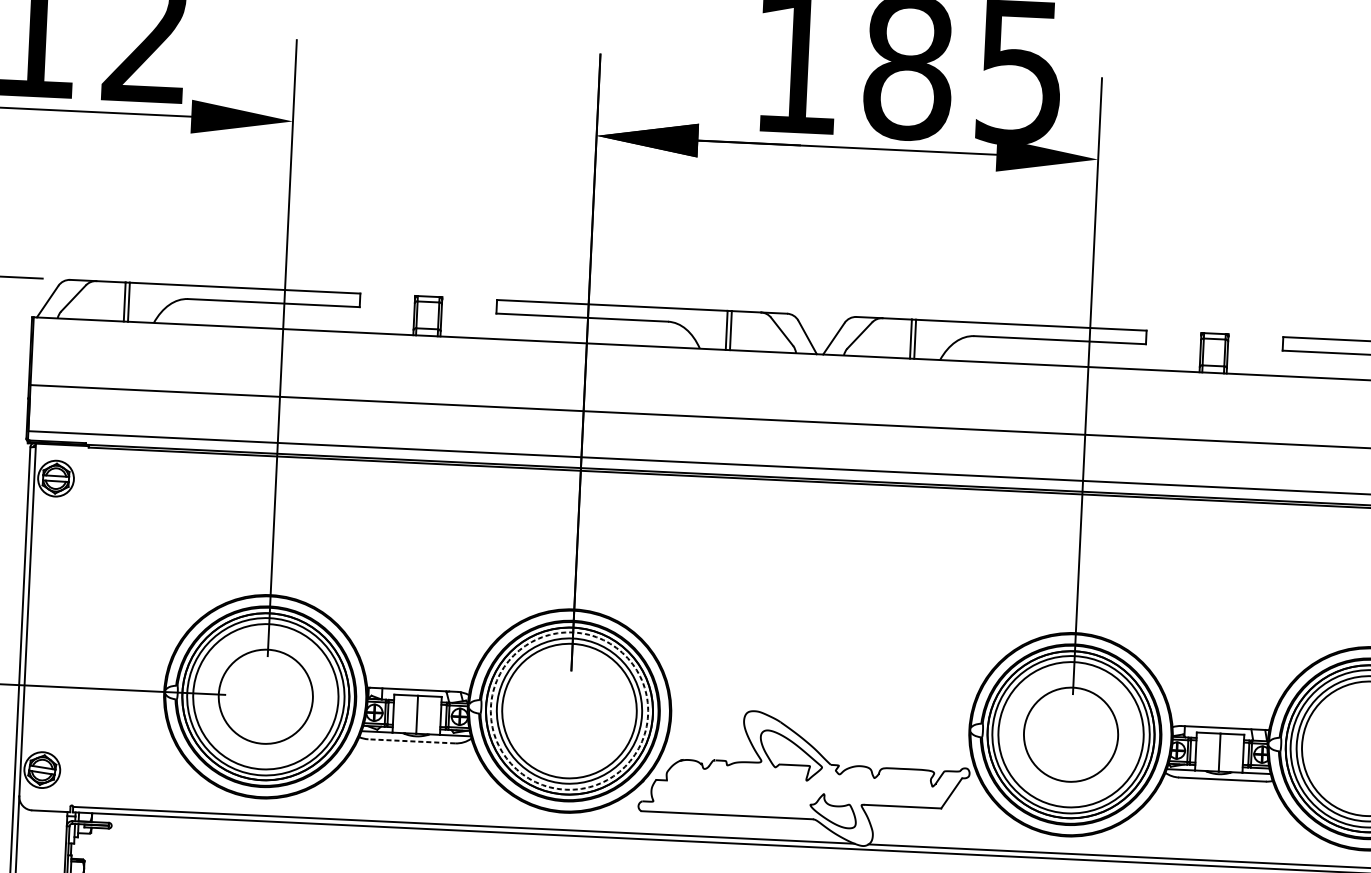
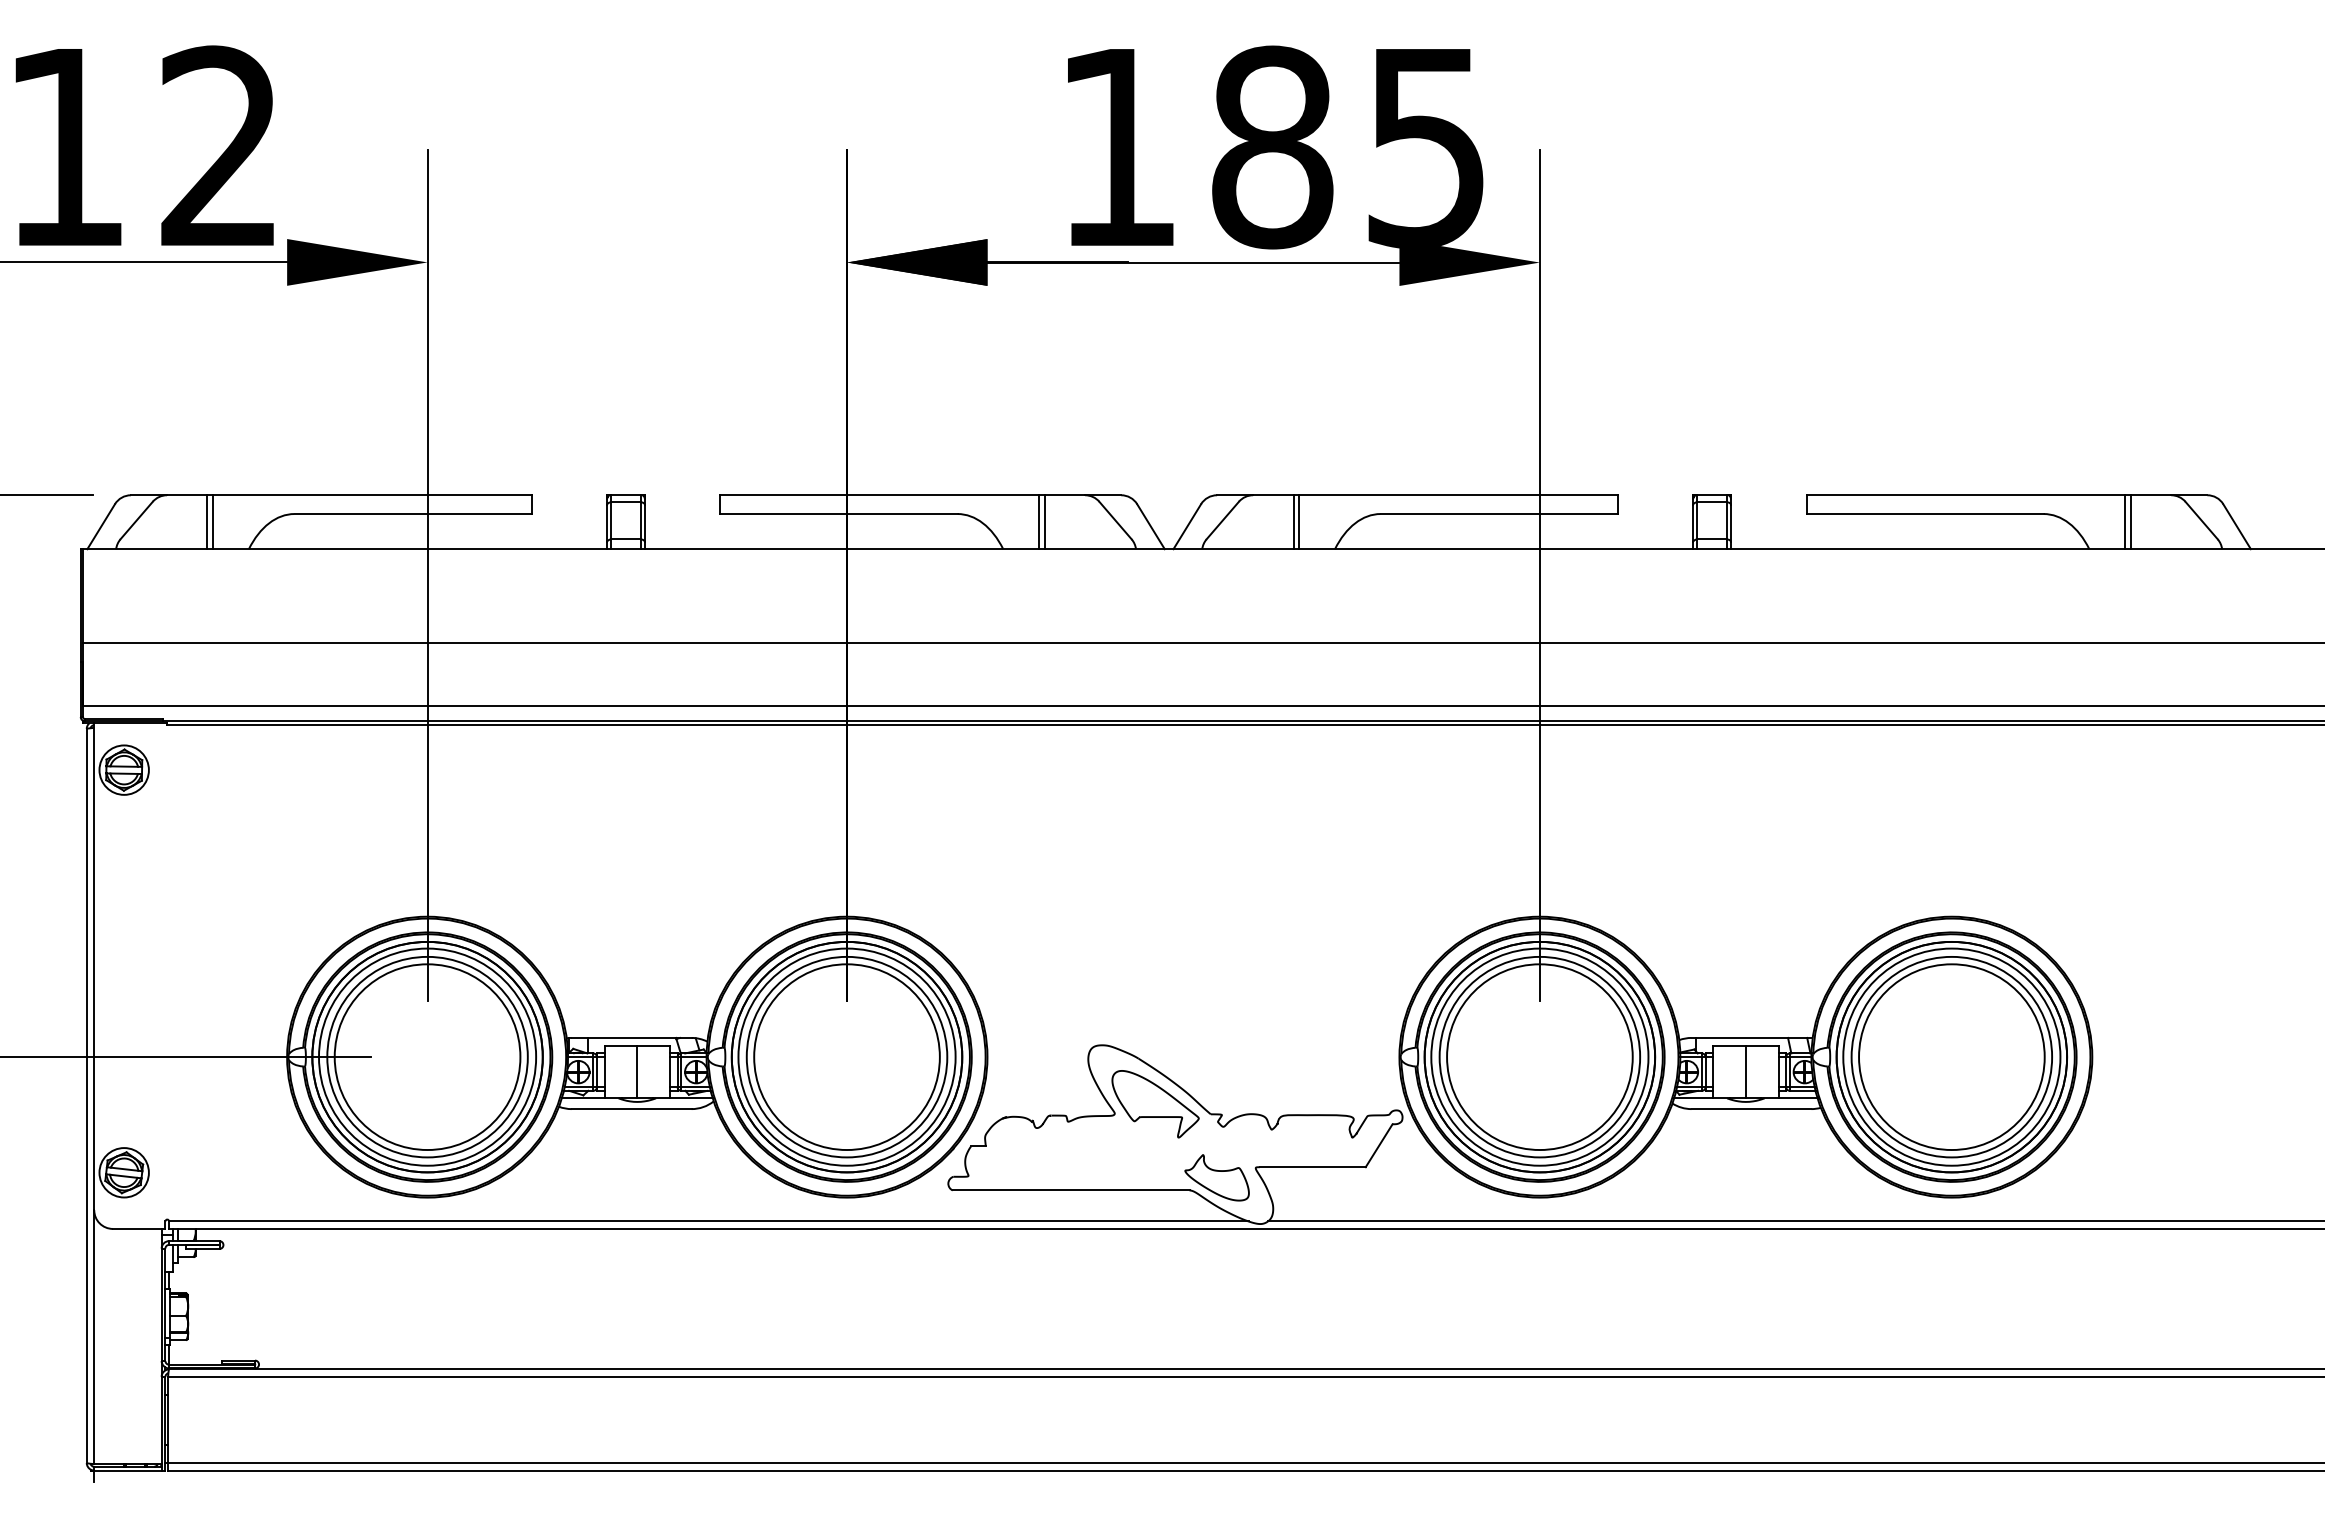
circle: (265, 697) -> (427, 1057), size x1.43
circle: (569, 710) -> (846, 1056), dashed -> solid
circle: (1070, 734) -> (1539, 1057), size x1.43
line: (411, 741) -> (631, 1109), dashed -> solid

